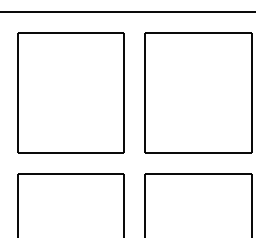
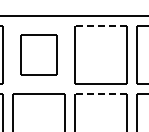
line: (197, 32) -> (100, 25), solid -> dashed
part: (70, 92) -> (38, 54), size x0.7
line: (197, 174) -> (100, 94), solid -> dashed

